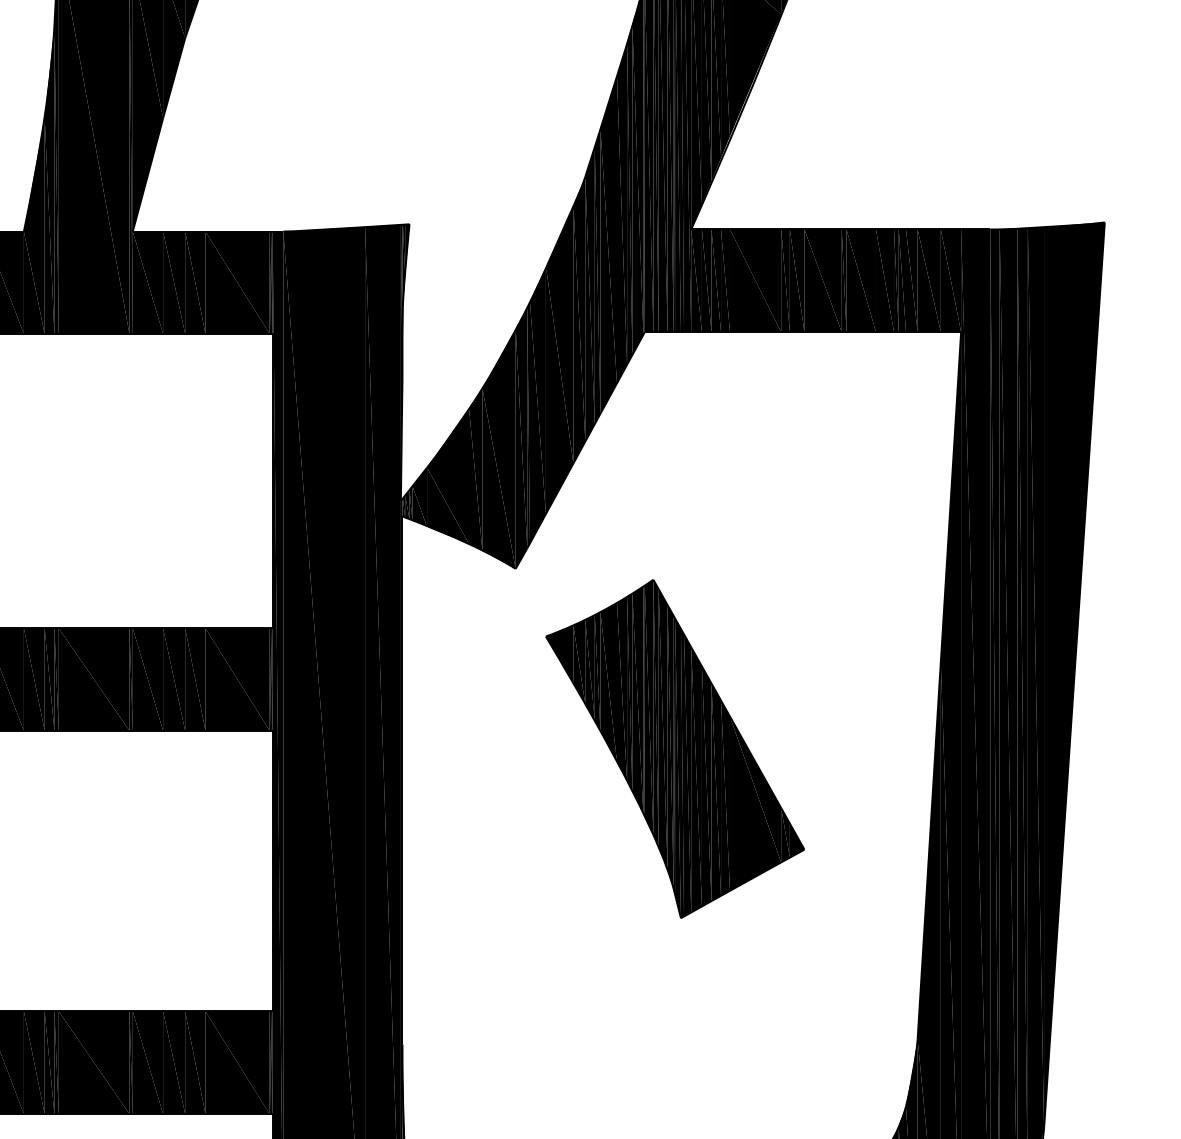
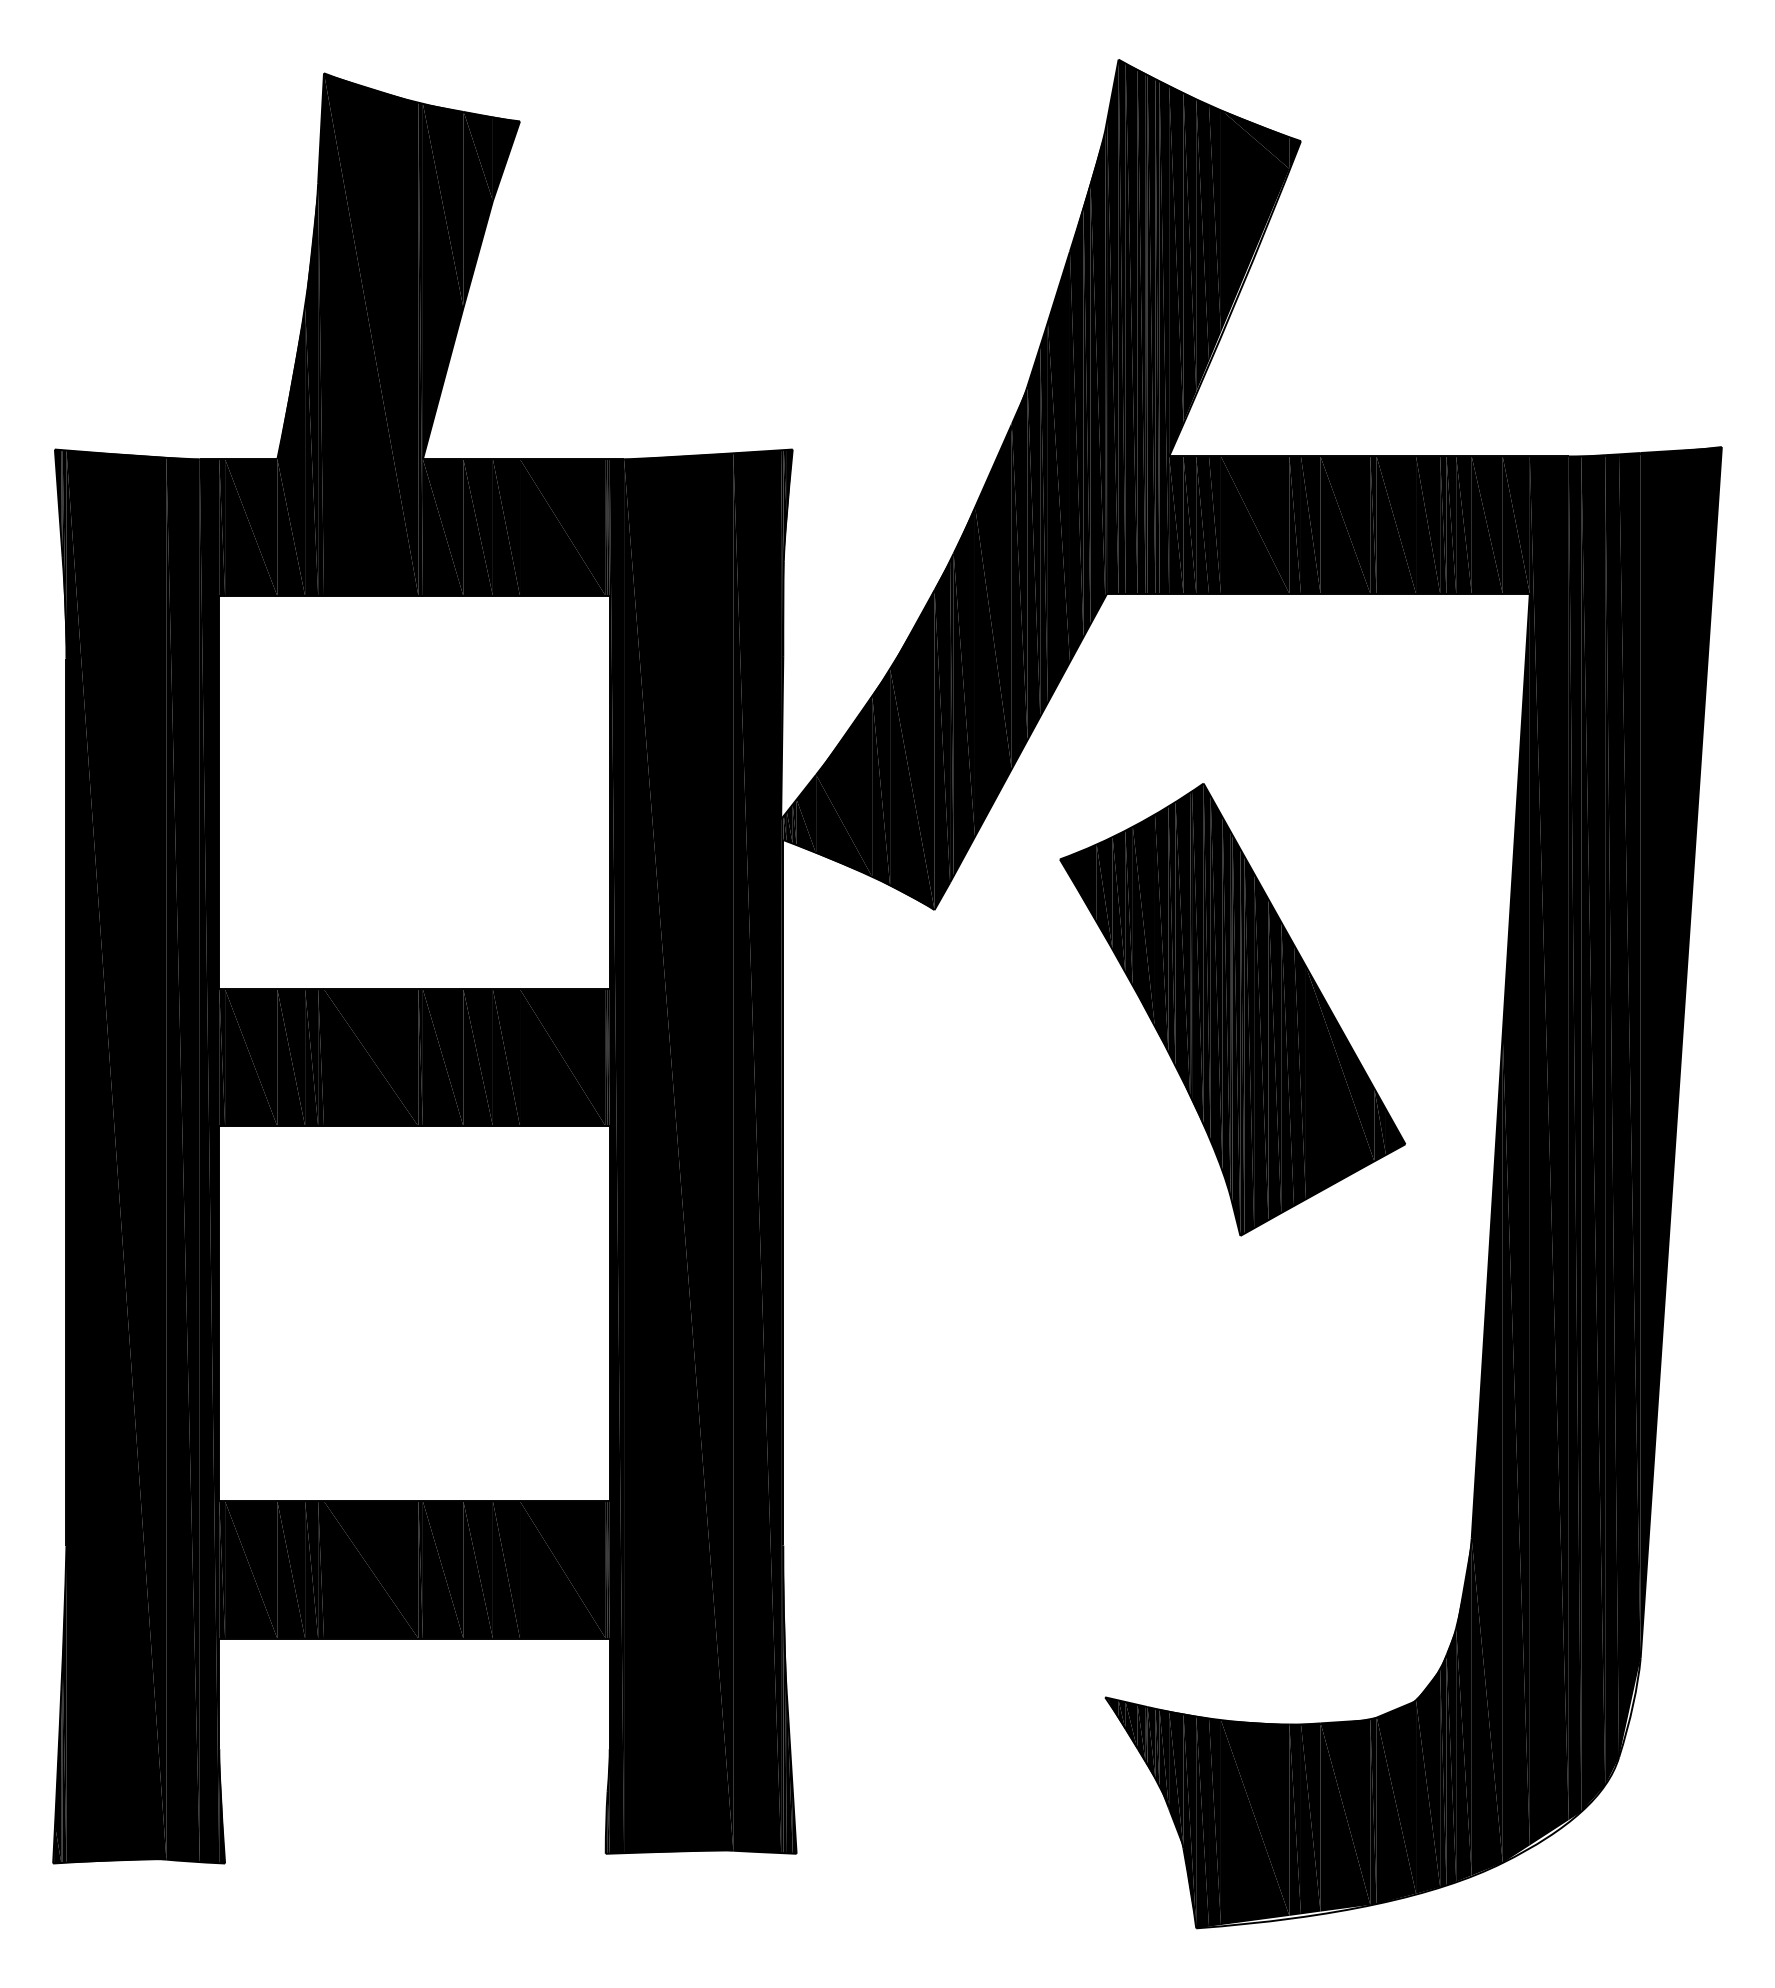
part: (675, 748) -> (1232, 1009), moved

